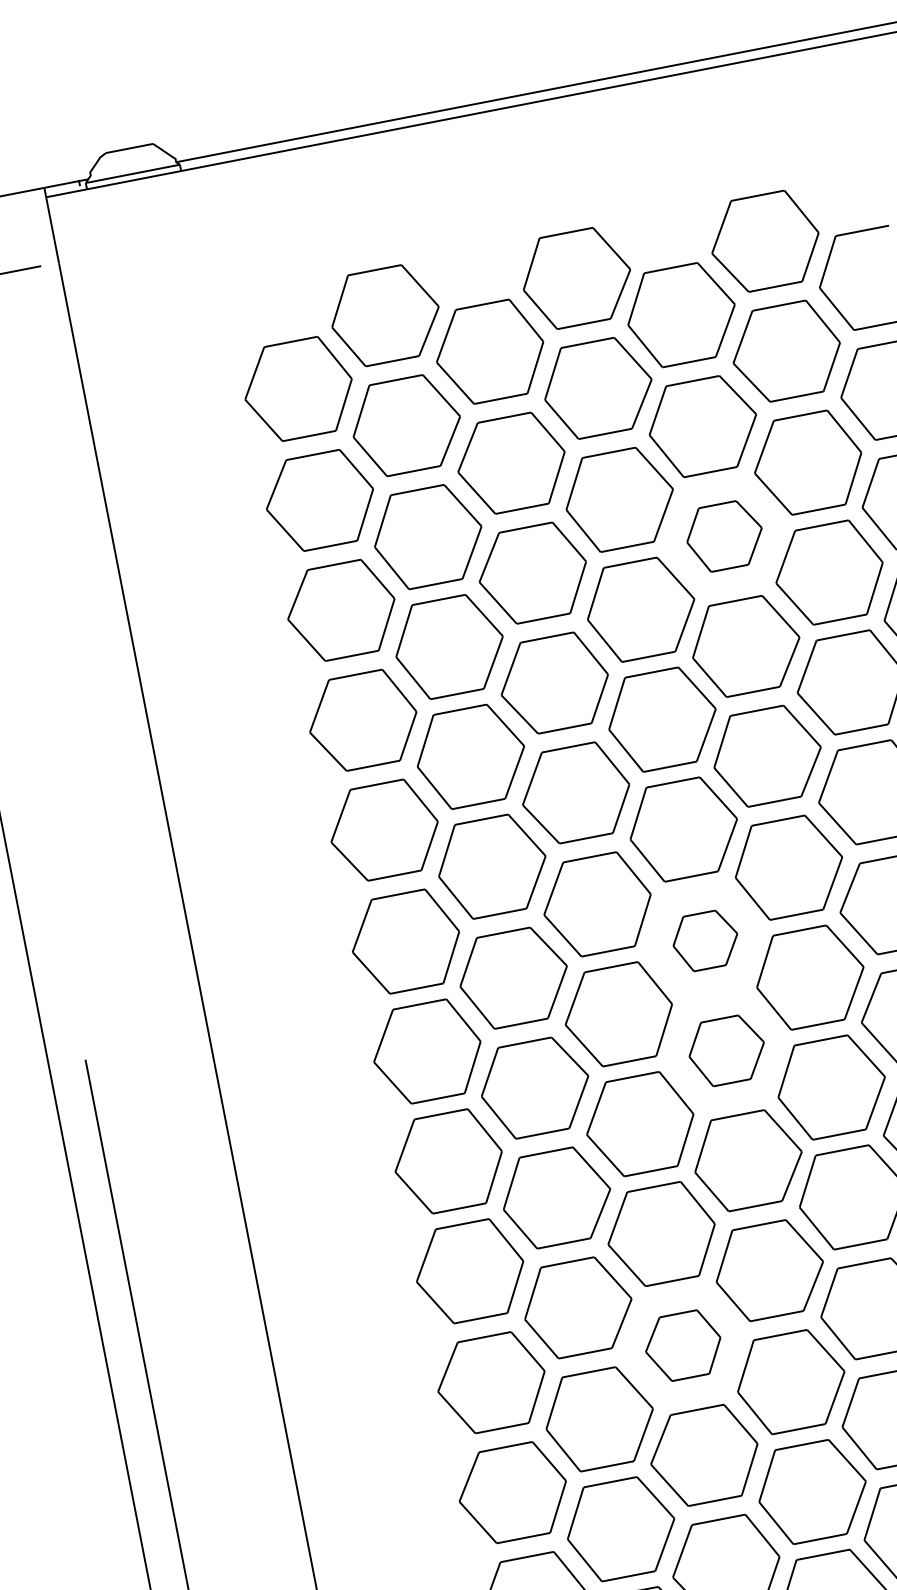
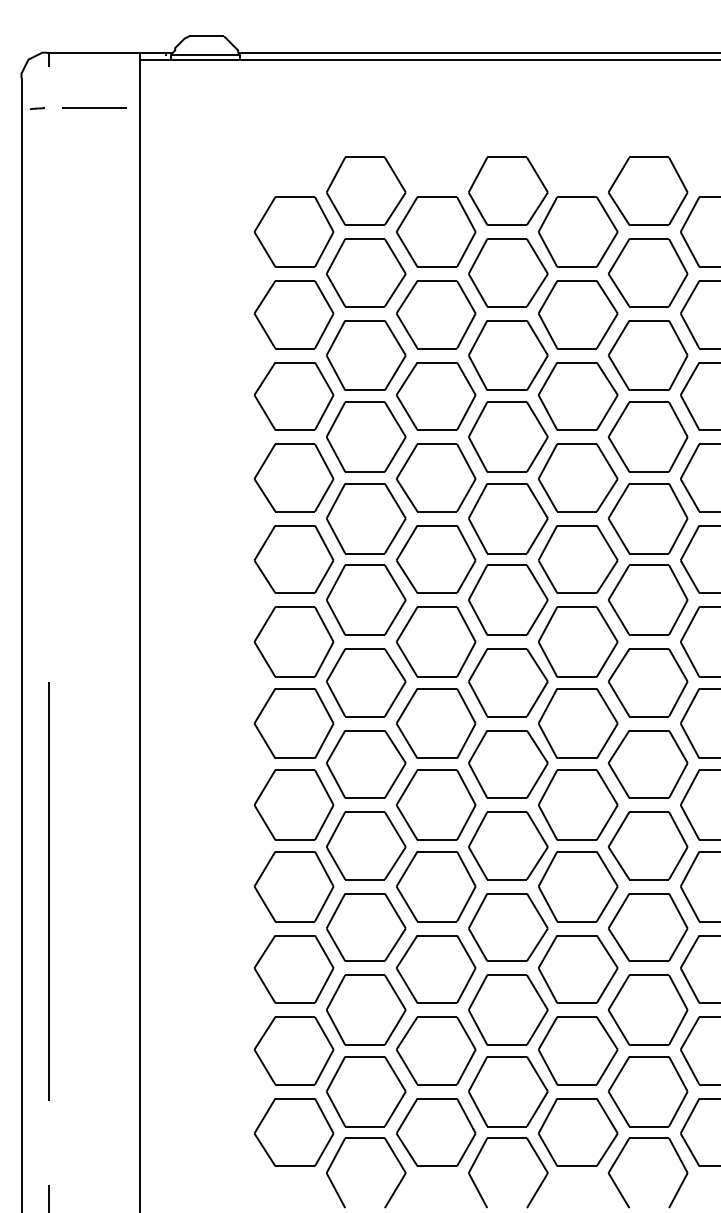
part: (725, 536) -> (578, 396), size x1.43
part: (705, 940) -> (508, 682), size x1.67
part: (727, 1050) -> (508, 764), size x1.43
part: (683, 1345) -> (436, 969), size x1.43

